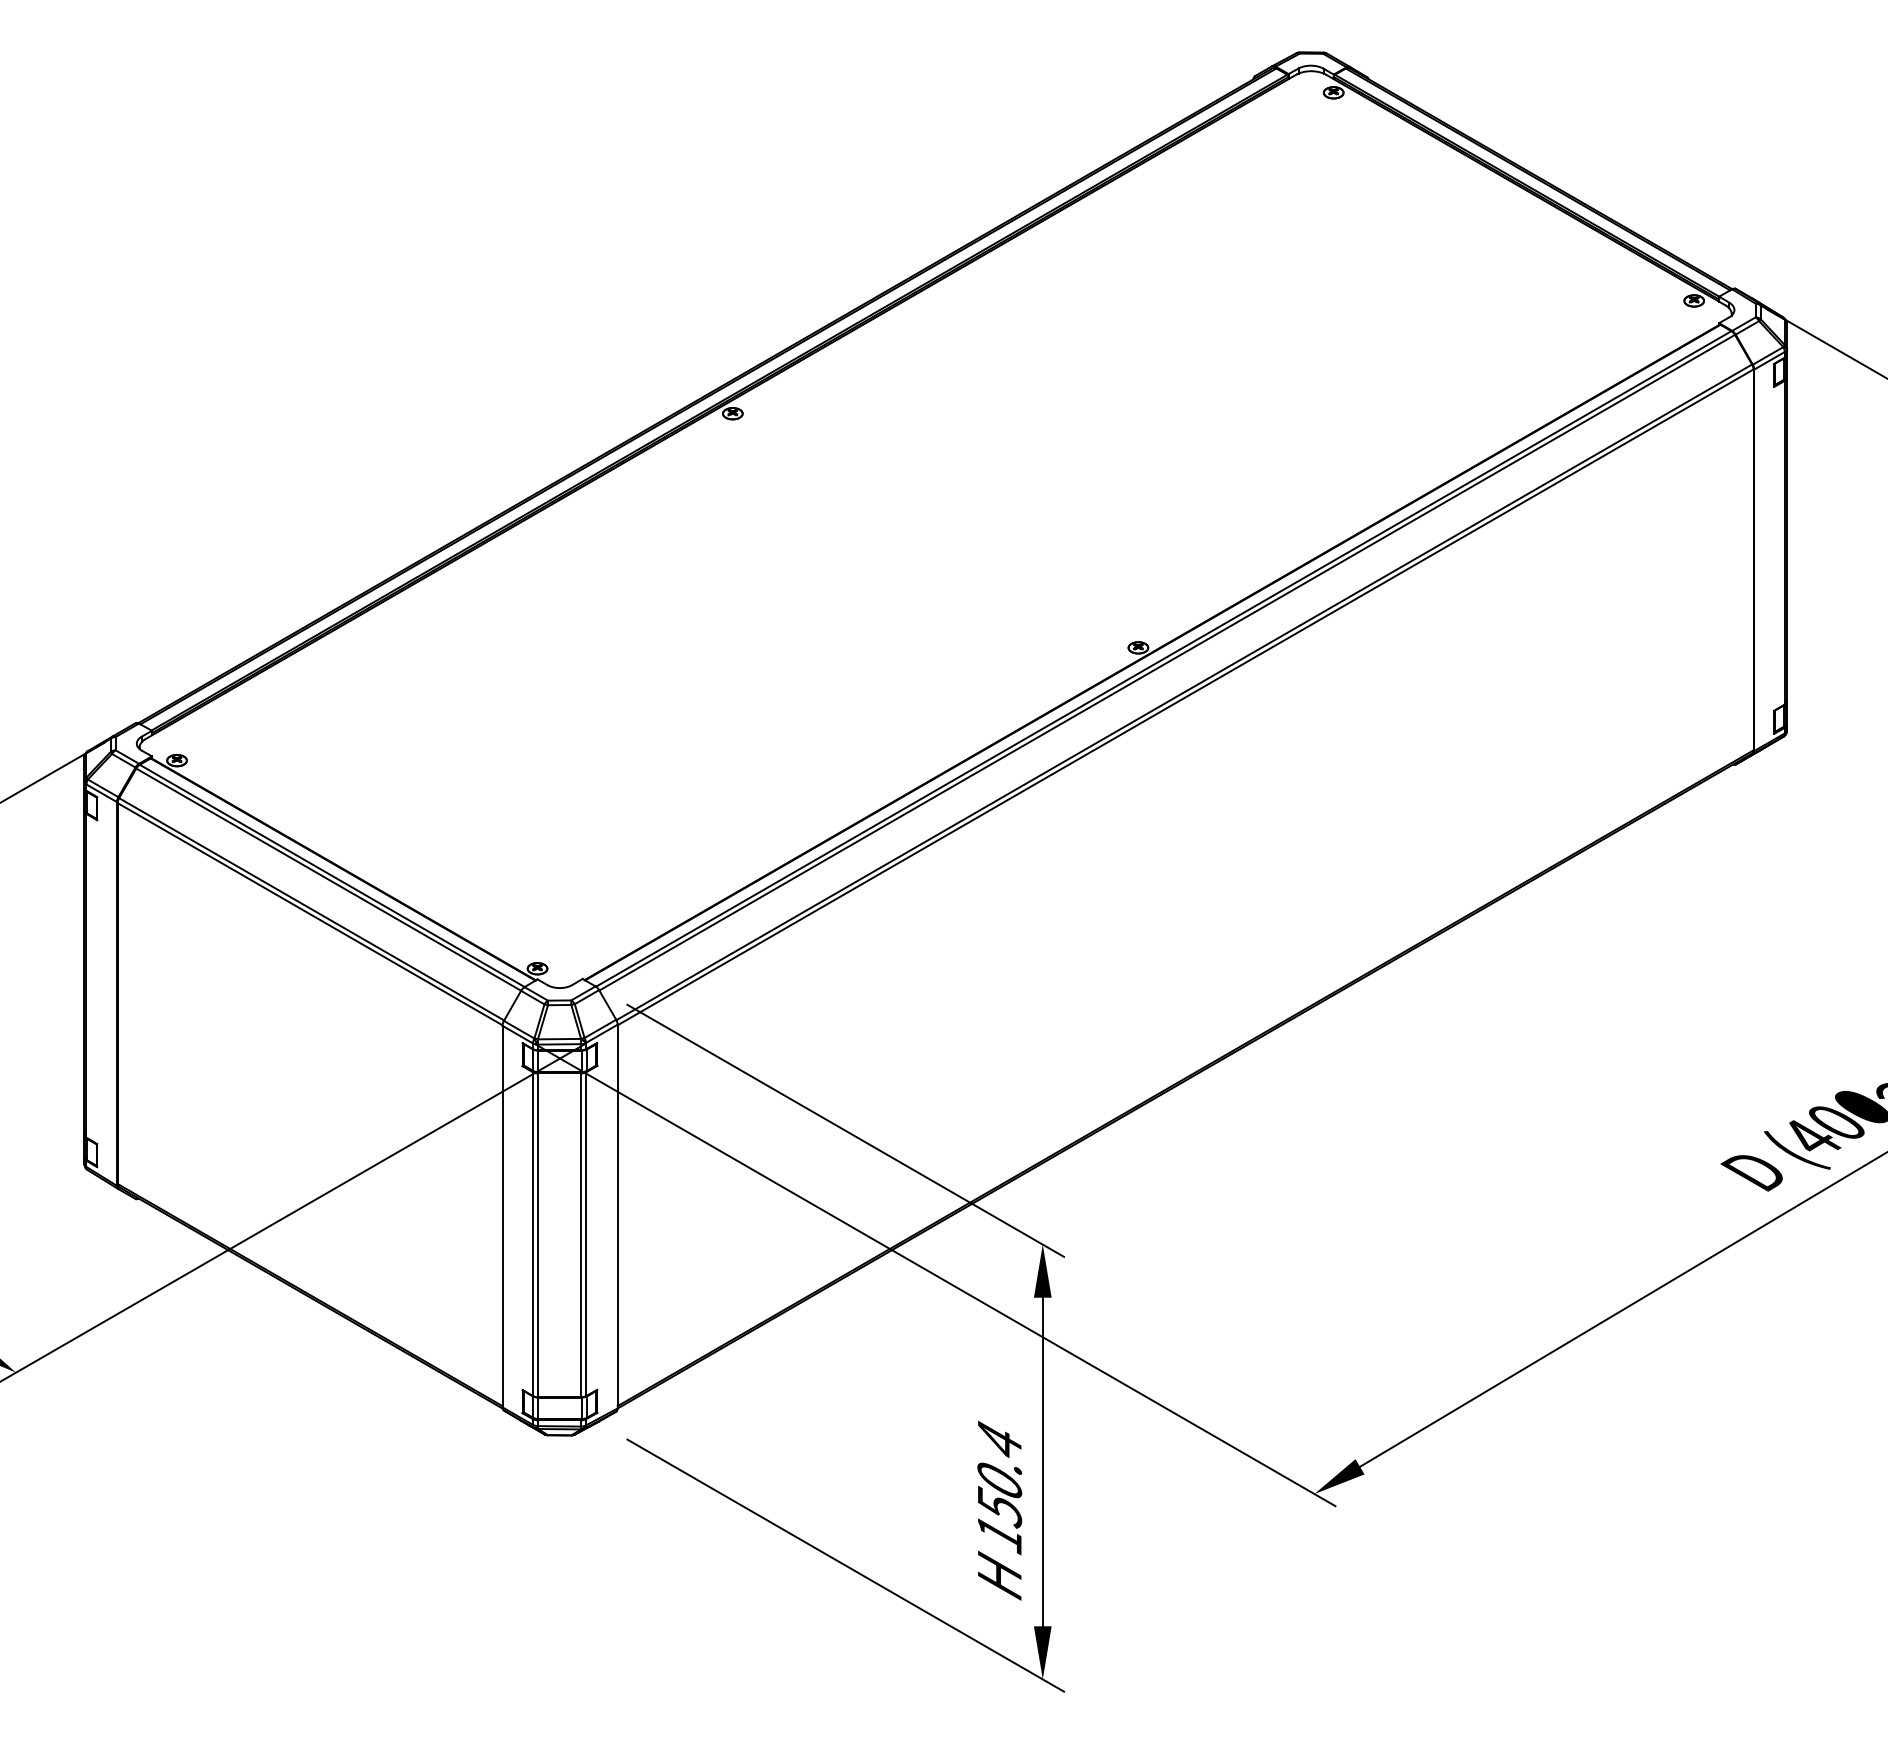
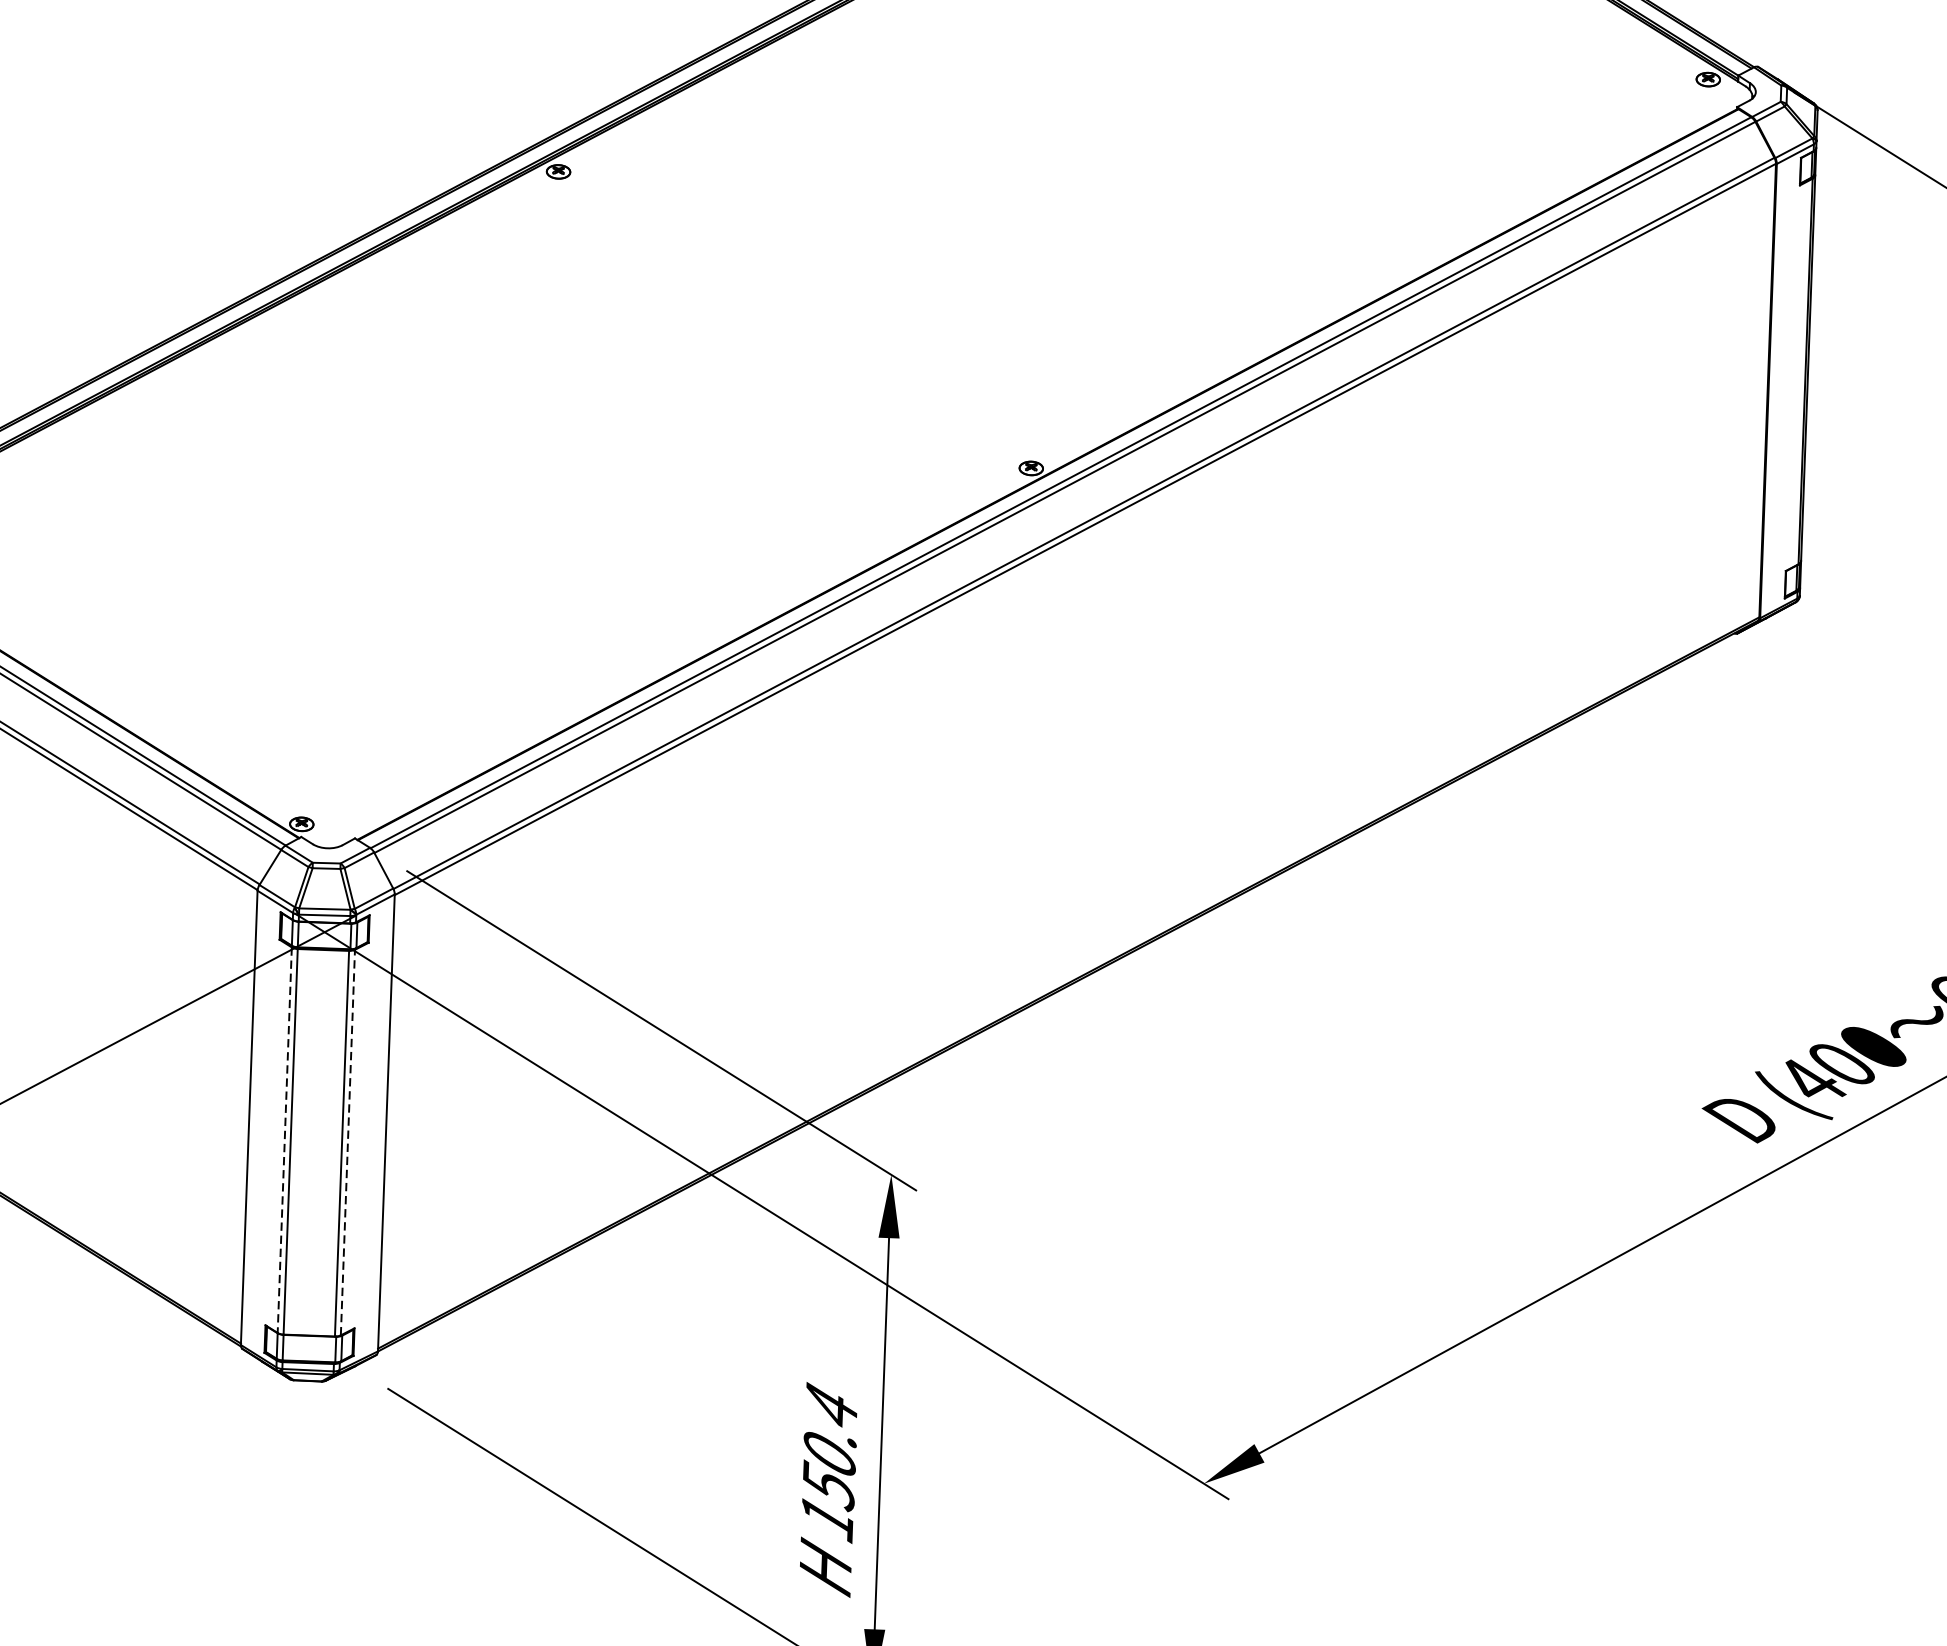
line: (532, 1234) -> (284, 1140), solid -> dashed
line: (586, 1234) -> (348, 1142), solid -> dashed

